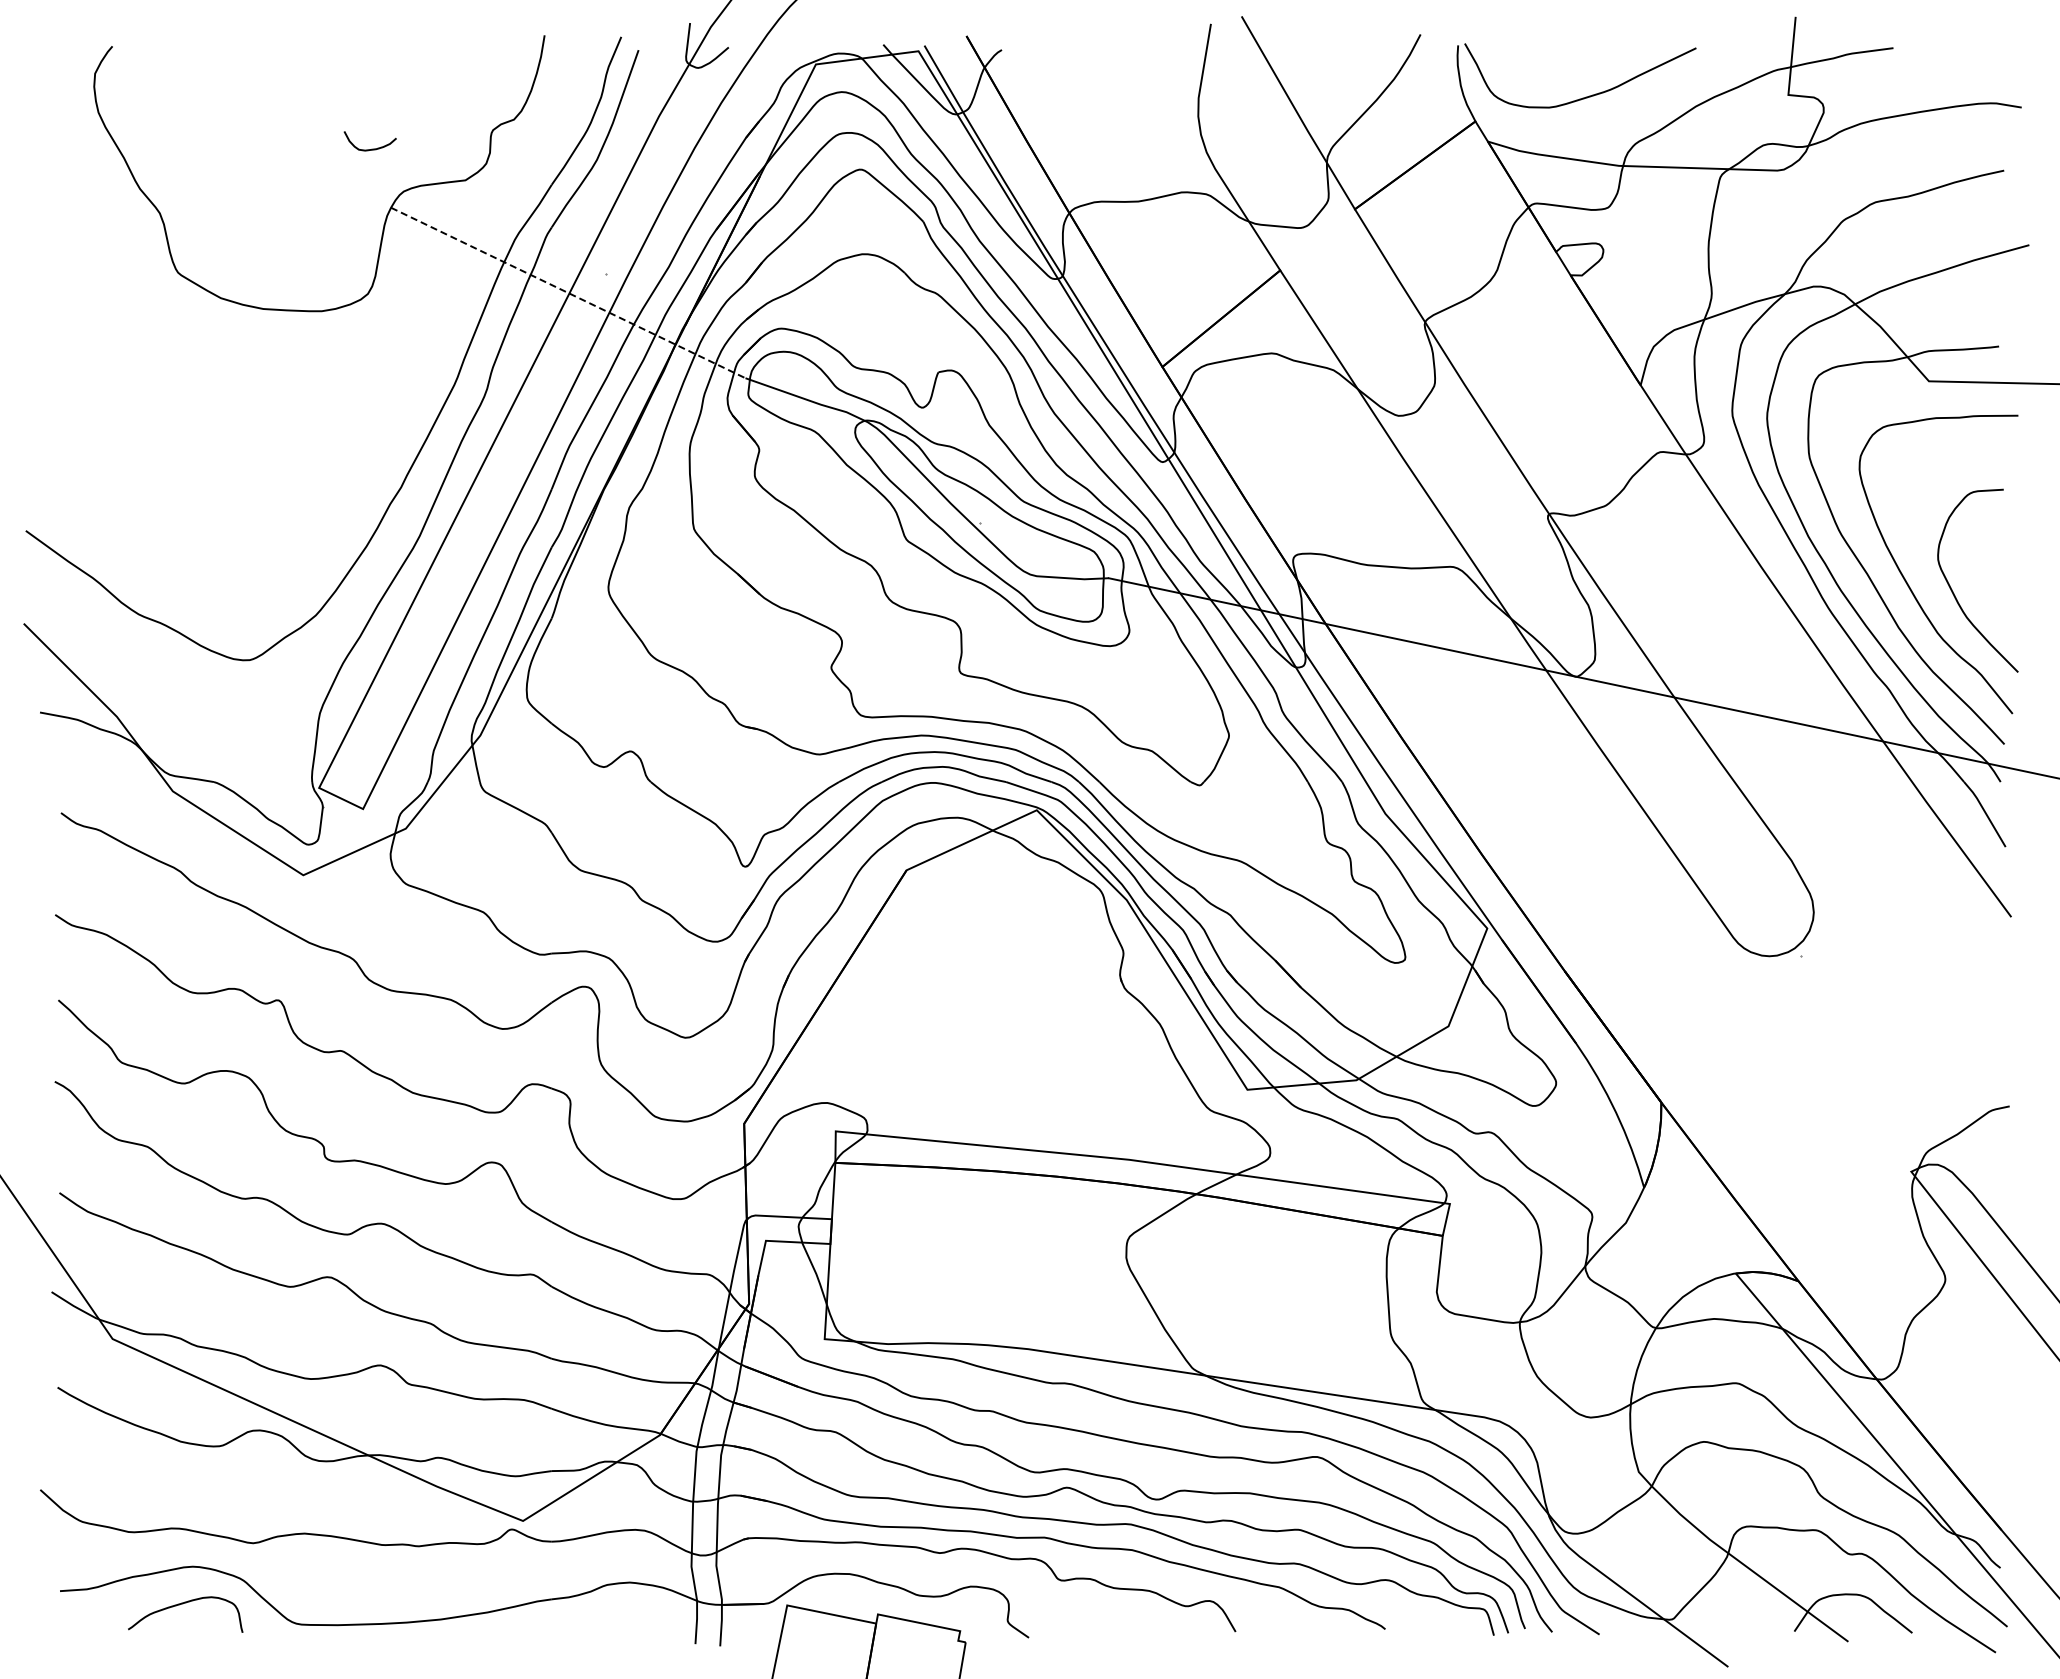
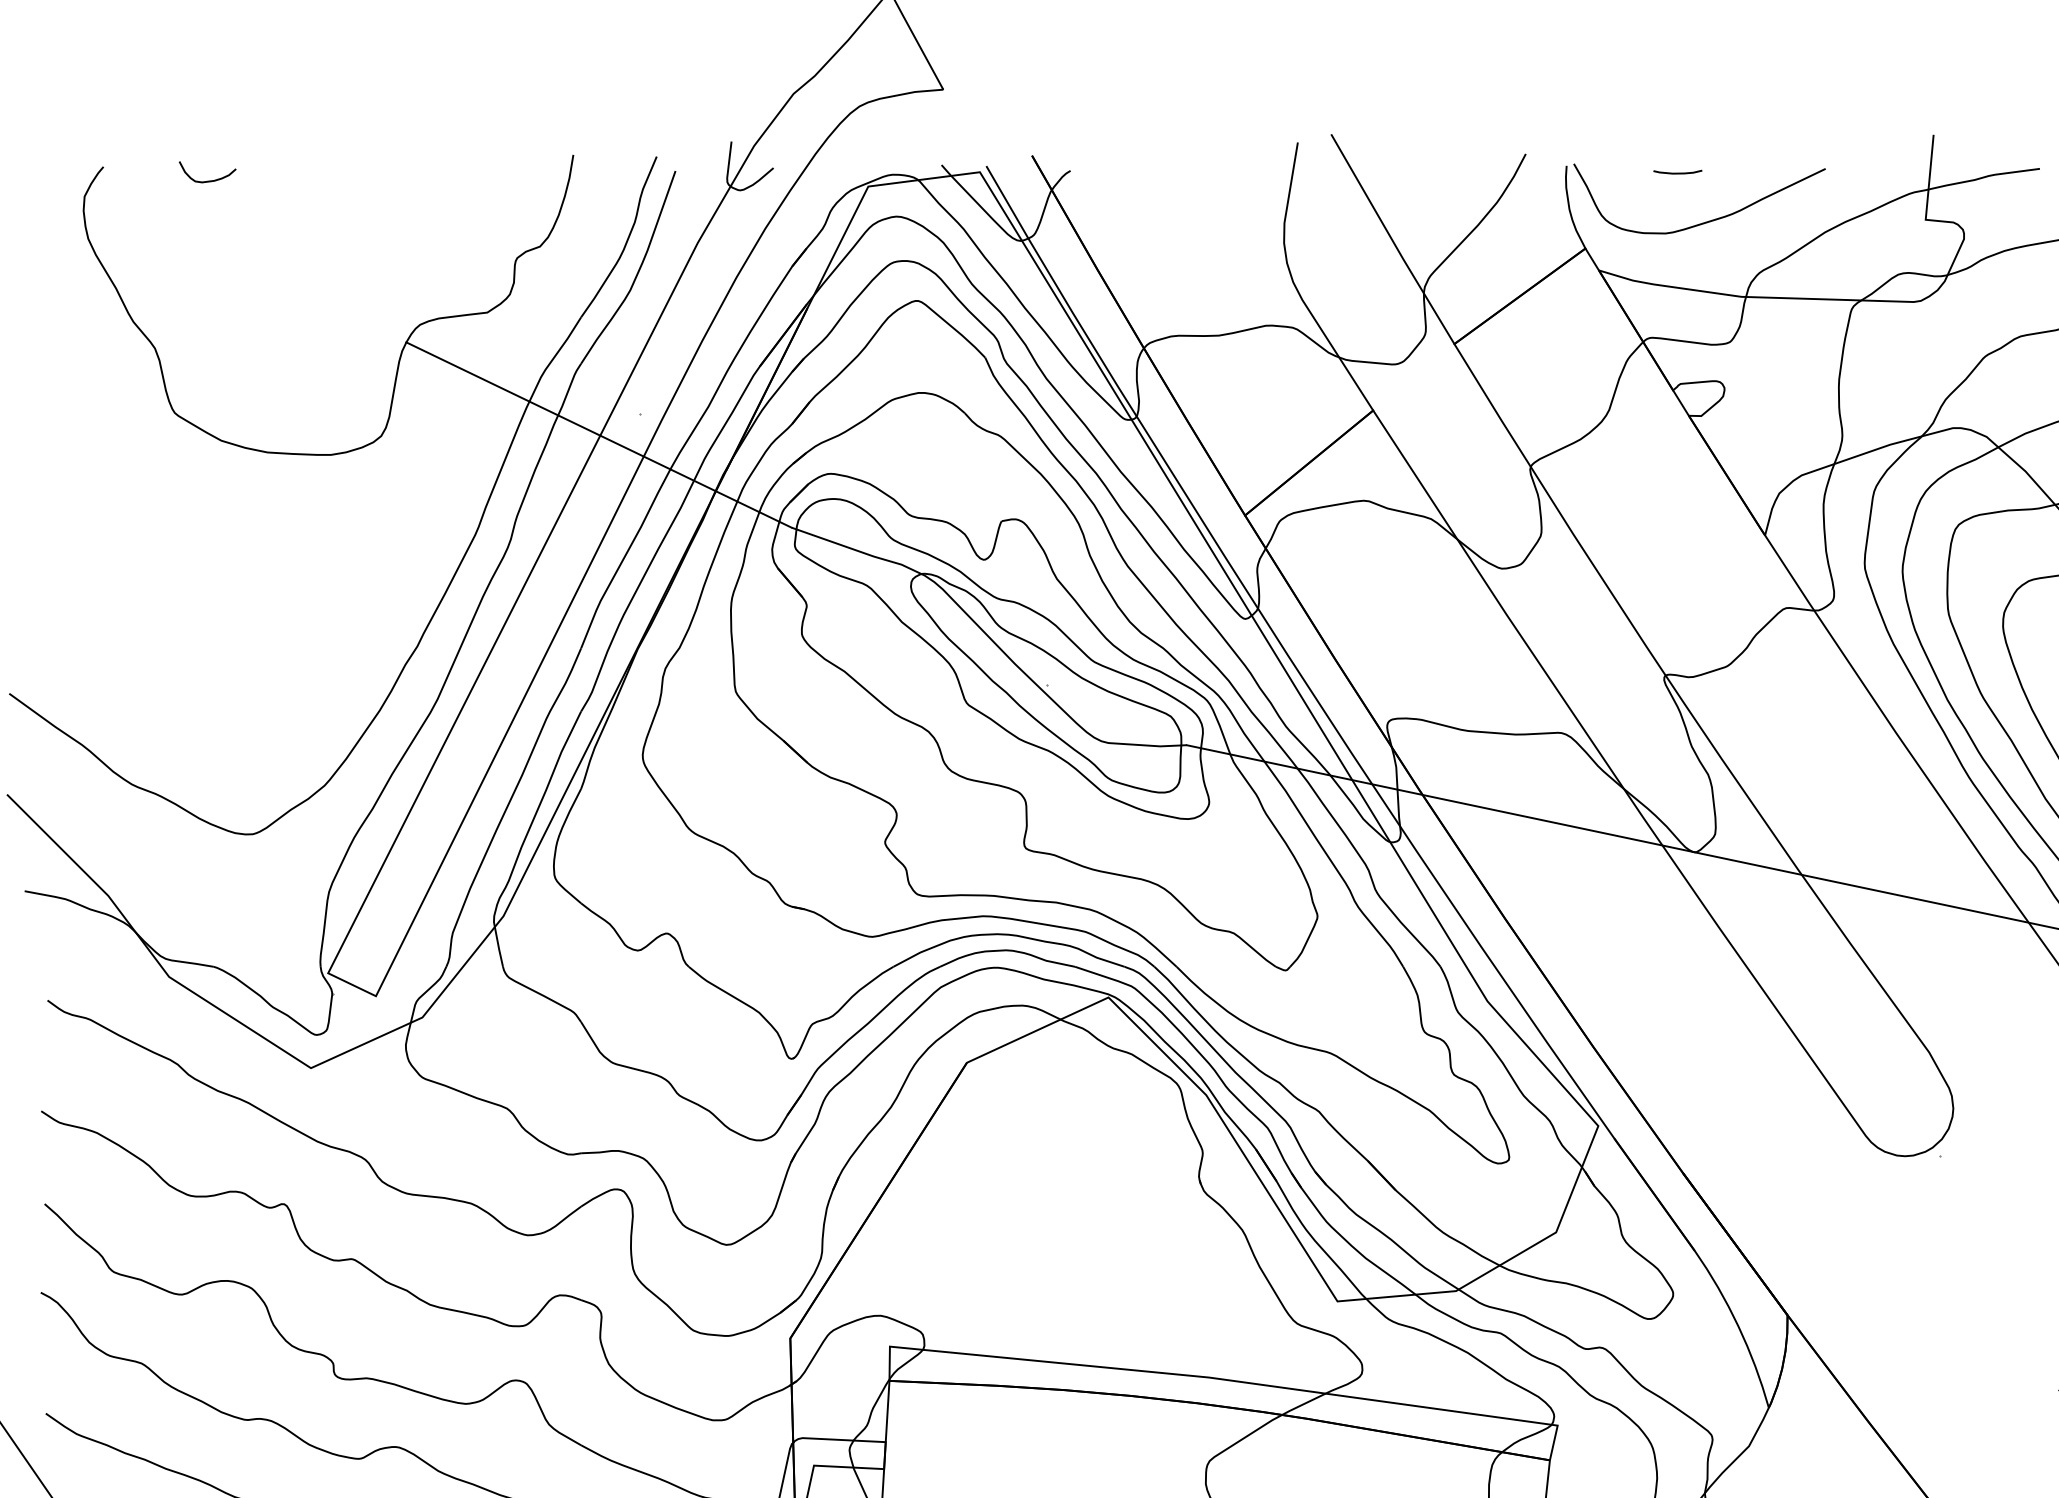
curve: (1560, 51) -> (1677, 172), added
curve: (371, 148) -> (208, 180), moved
line: (568, 292) -> (599, 434), dashed -> solid

